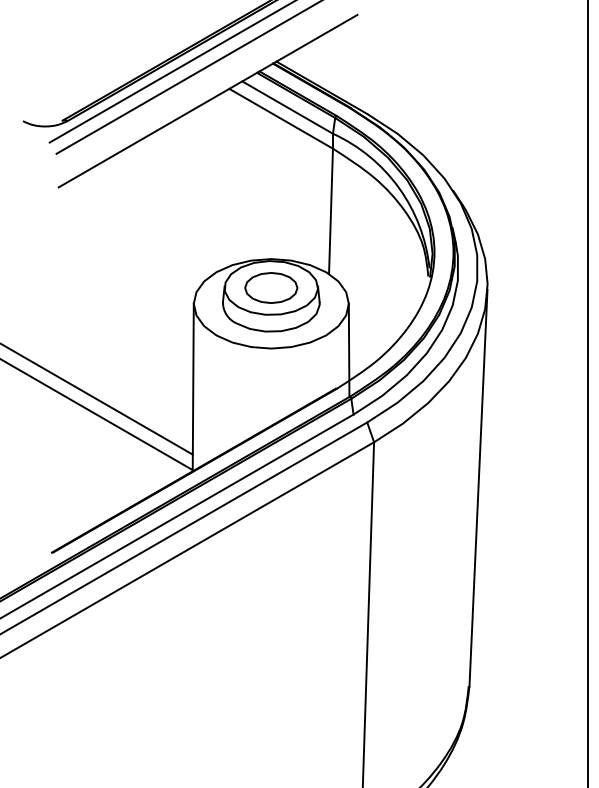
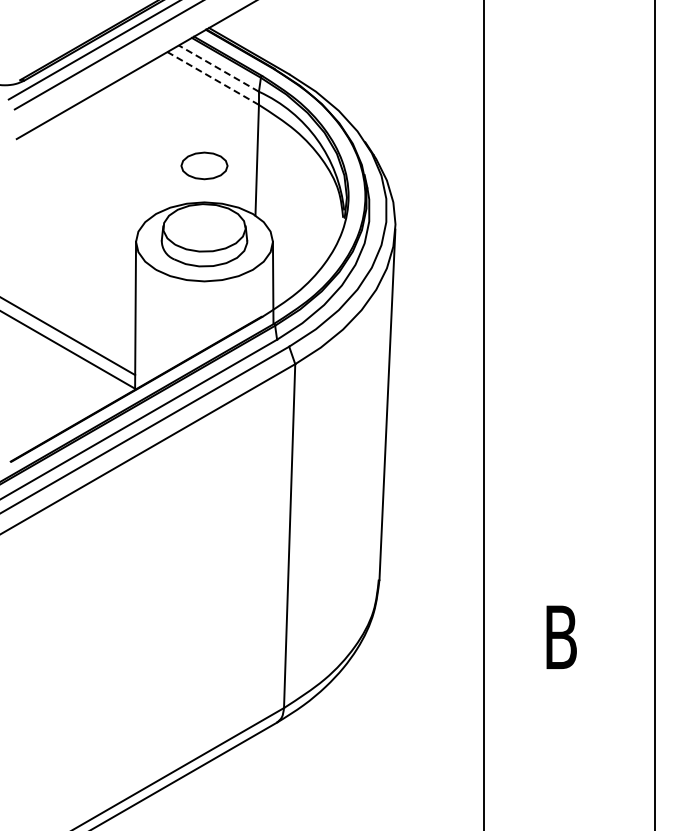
line: (287, 107) -> (218, 68), solid -> dashed
line: (281, 118) -> (213, 78), solid -> dashed
part: (271, 287) -> (204, 165), moved

